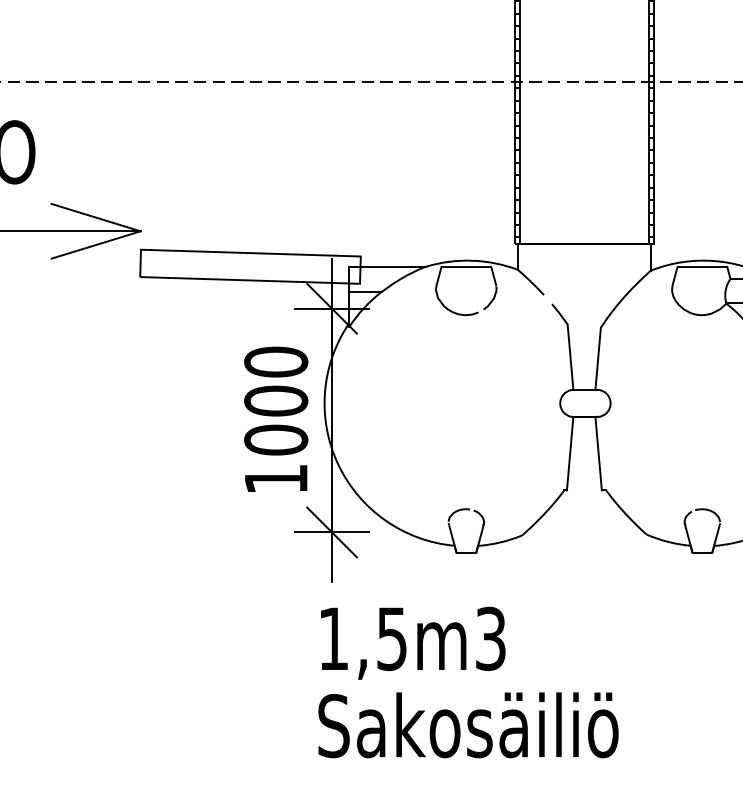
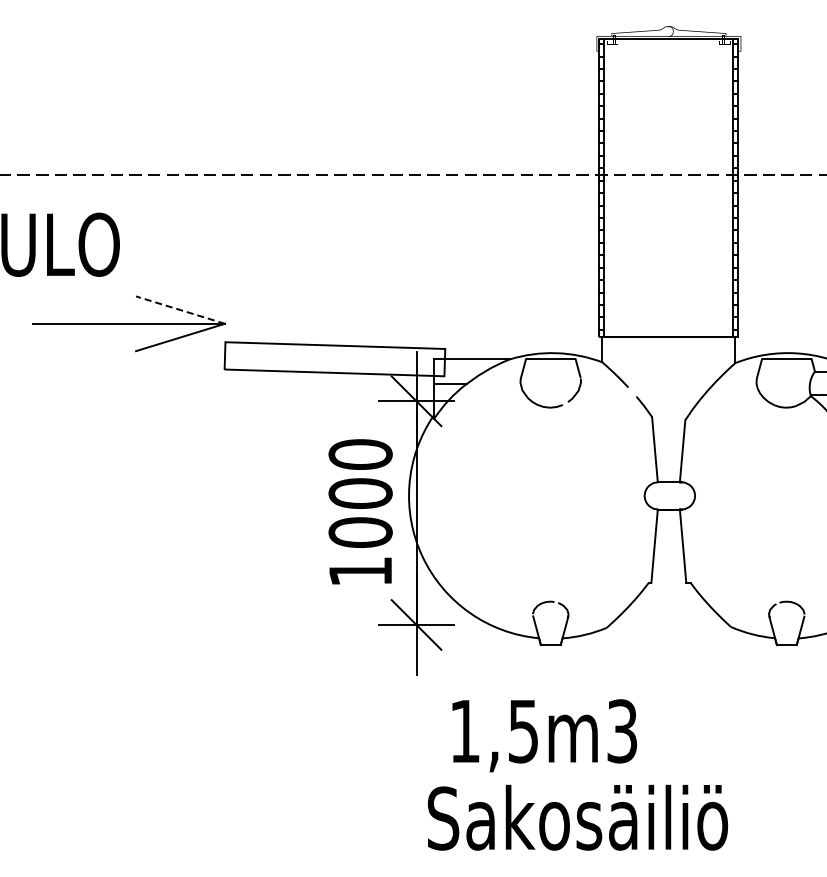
line: (96, 218) -> (180, 310), solid -> dashed
text: (413, 643) -> (544, 735), moved
text: (468, 725) -> (577, 817), moved

